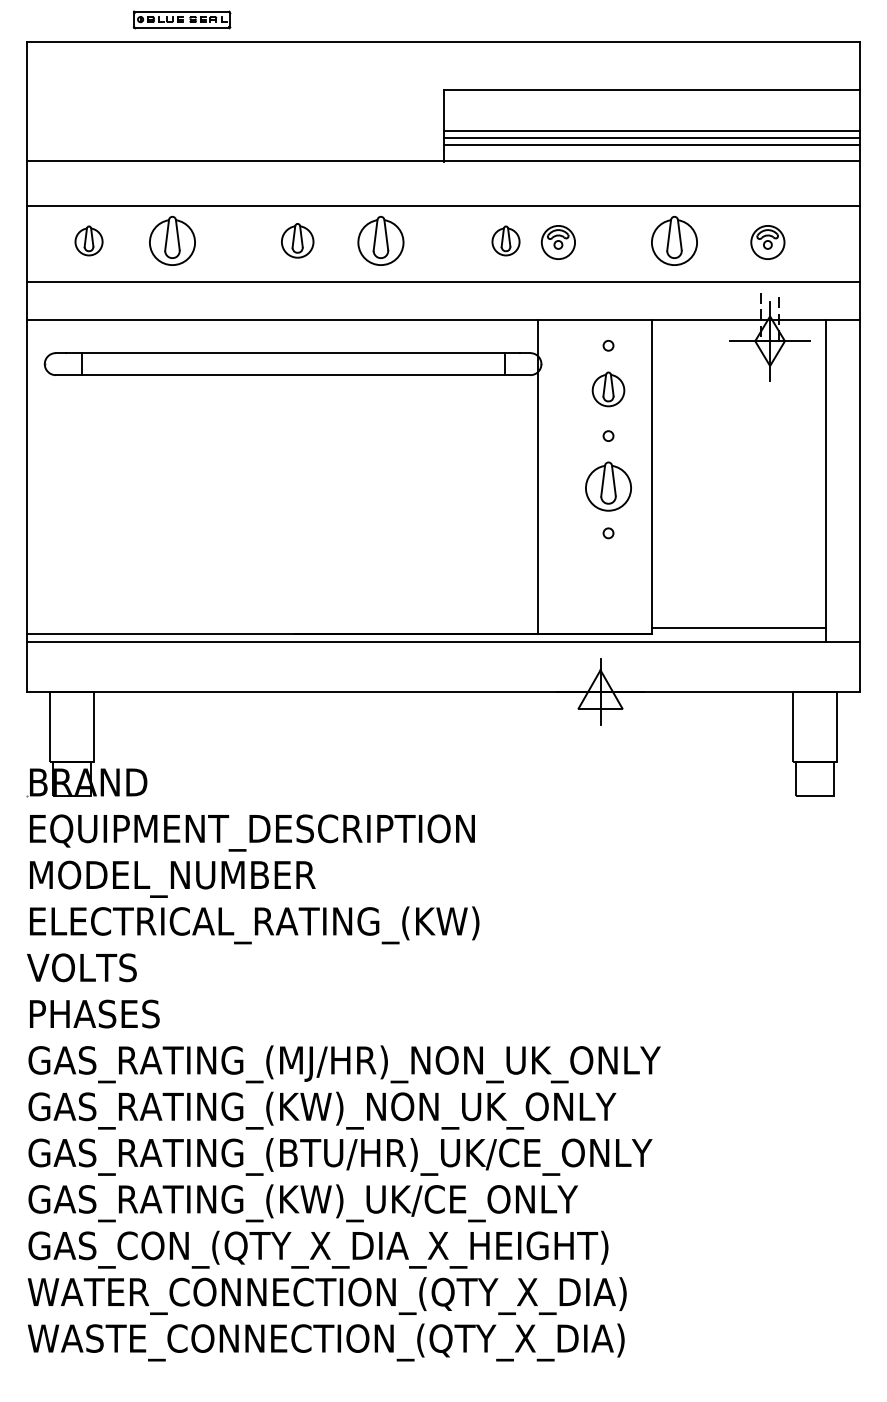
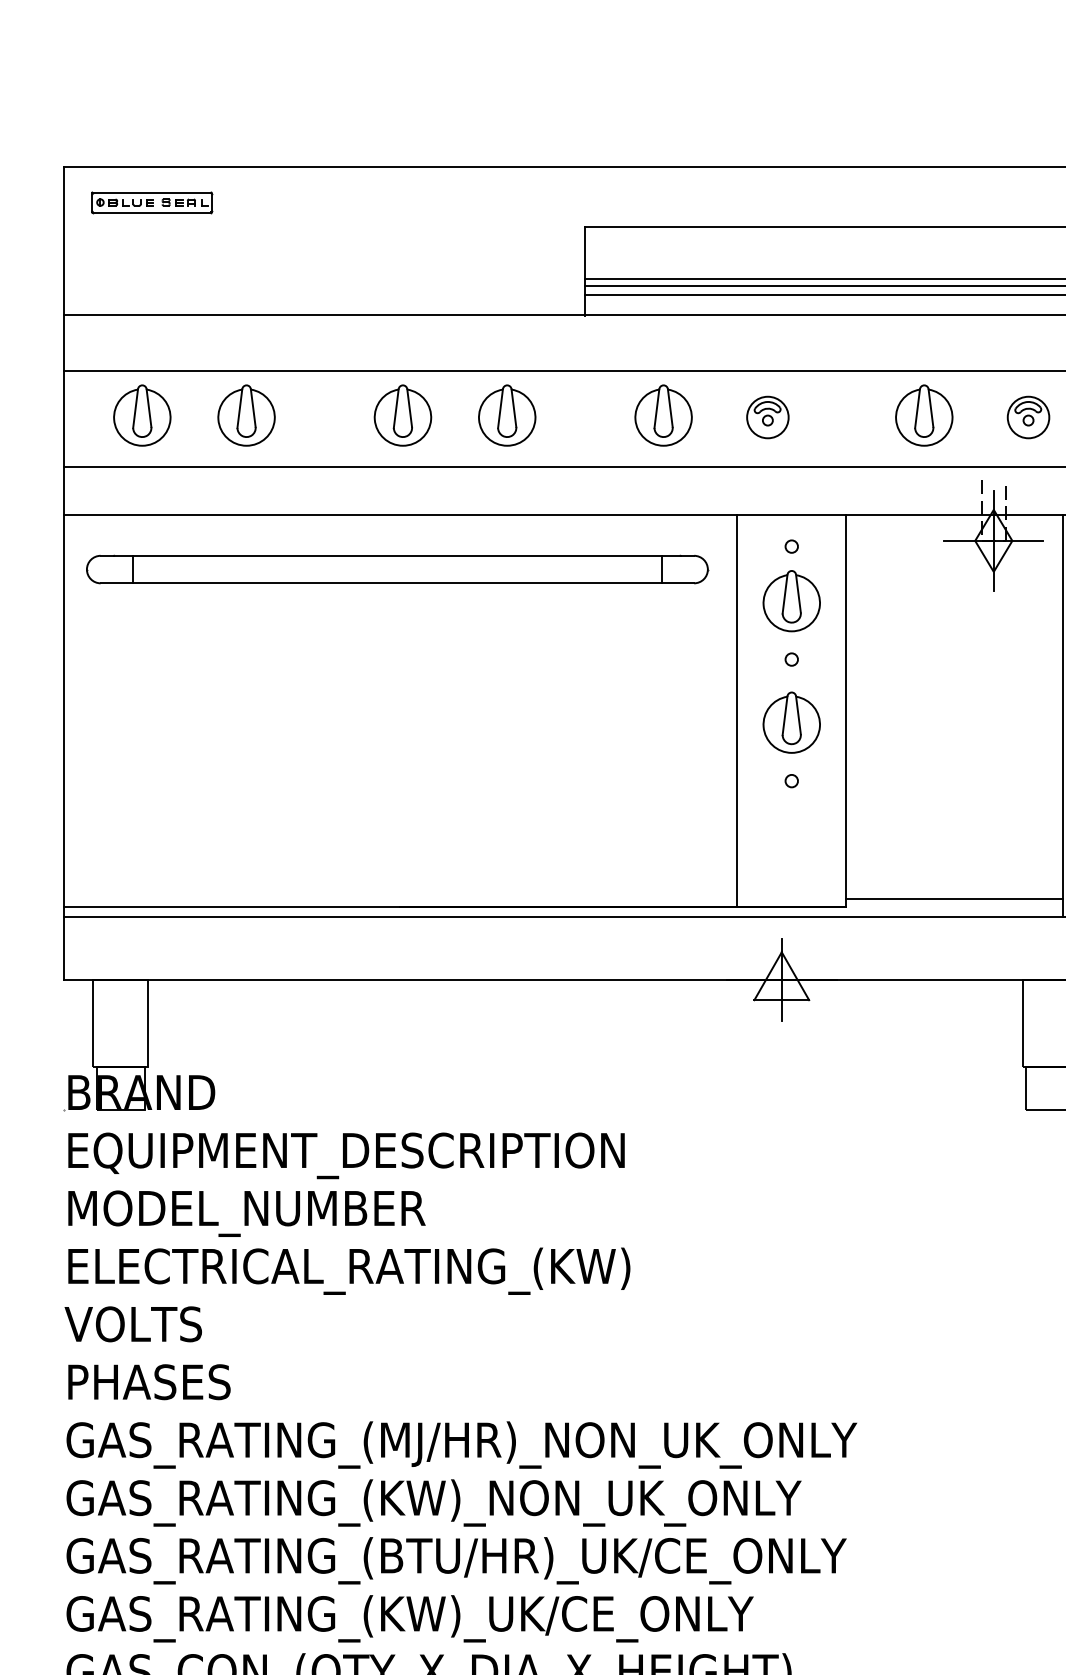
part: (181, 19) -> (151, 202), moved
part: (88, 240) -> (141, 414), size x1.67
part: (297, 240) -> (402, 414), size x1.43
part: (505, 240) -> (662, 414), size x1.67
part: (674, 240) -> (924, 414), moved
part: (557, 242) -> (766, 417), moved
part: (767, 242) -> (1028, 417), moved
part: (608, 389) -> (791, 601), size x1.43
line: (538, 477) -> (737, 711), moved

